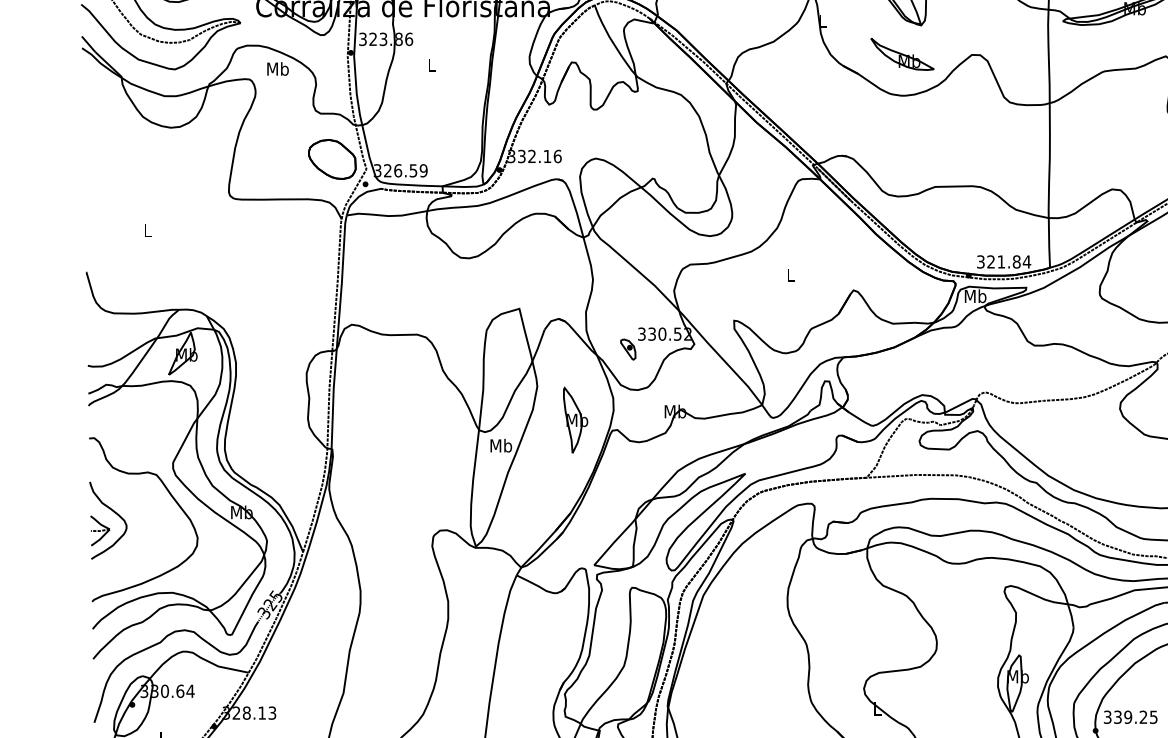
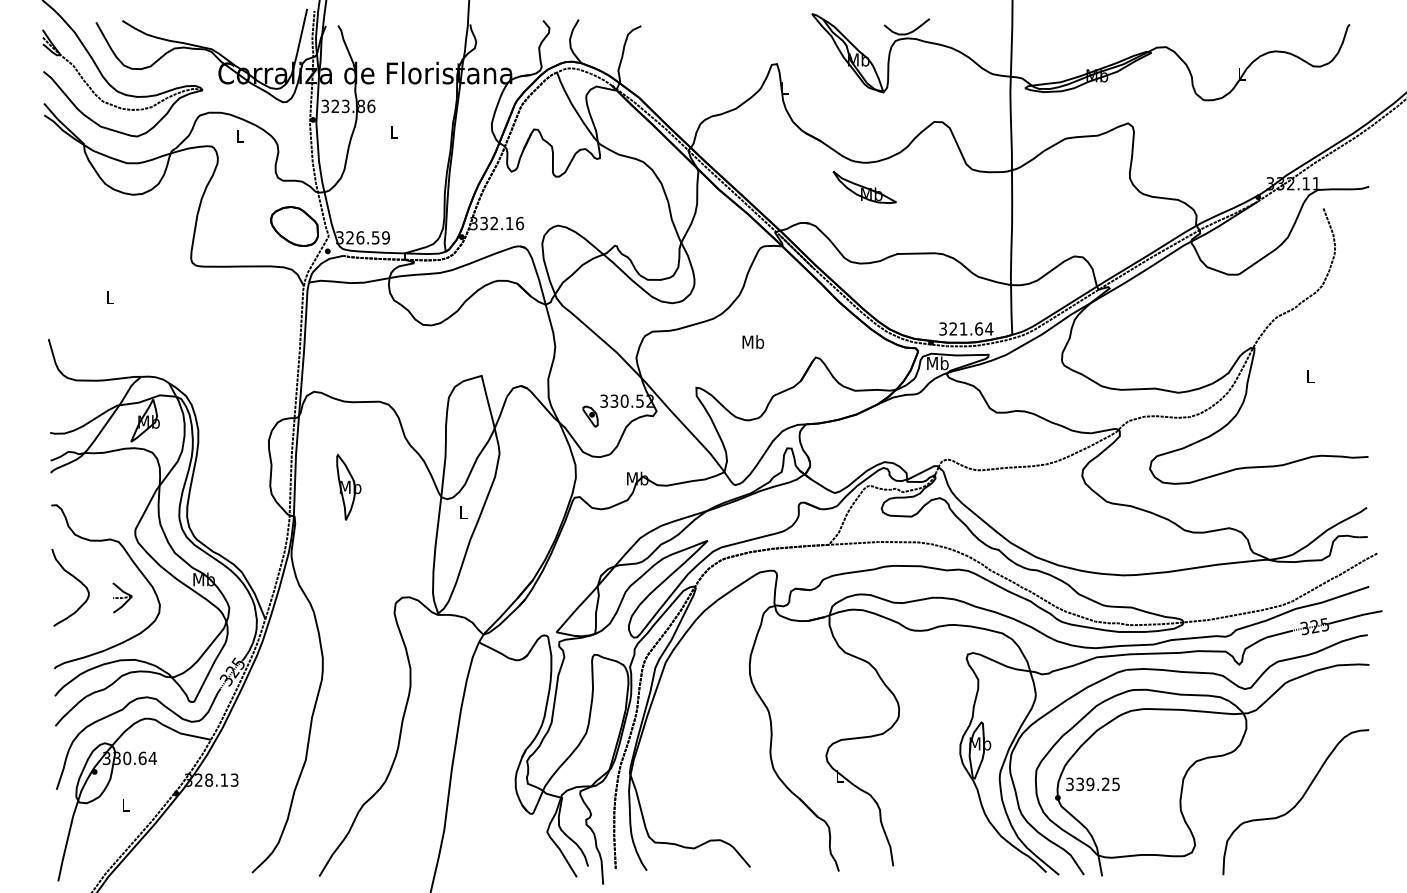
part: (902, 54) -> (864, 187), moved
text: (278, 68) -> (240, 135), Mb -> L
text: (1017, 261) -> (979, 328), 321.84 -> 321.64
text: (791, 274) -> (753, 341), L -> Mb
part: (575, 419) -> (348, 486), moved
text: (501, 445) -> (463, 512), Mb -> L
part: (100, 530) -> (122, 597), moved

